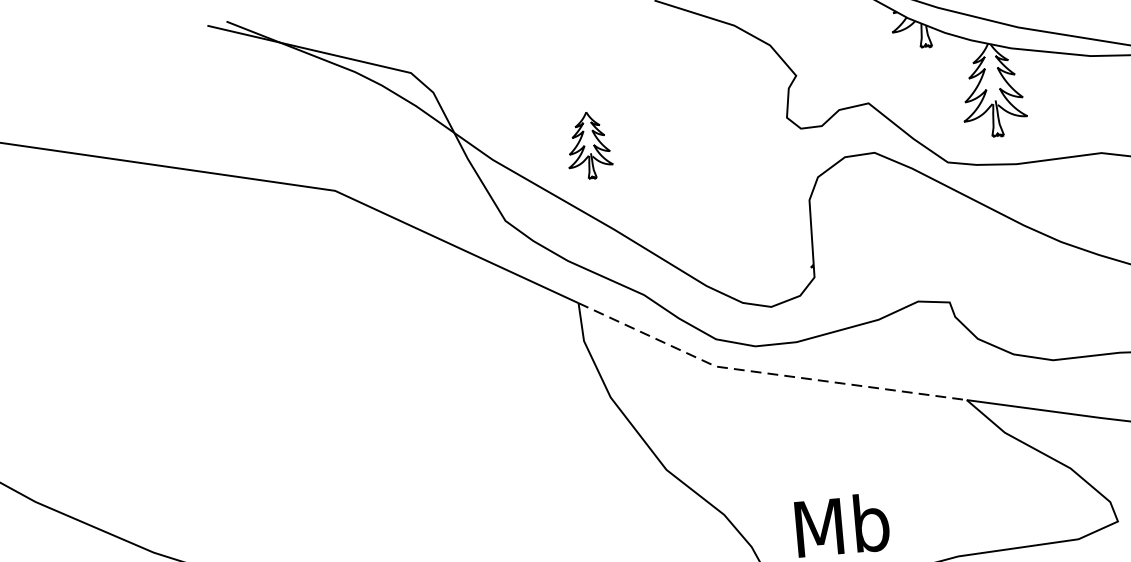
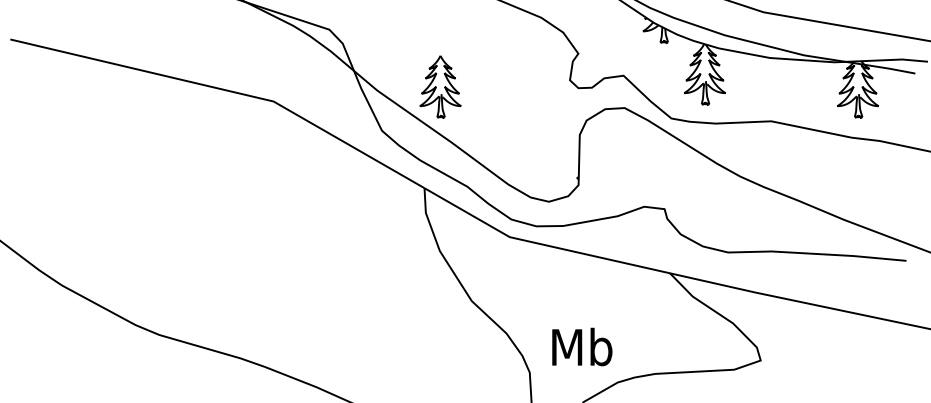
part: (589, 144) -> (440, 86), size x1.43
line: (765, 373) -> (541, 244), dashed -> solid

